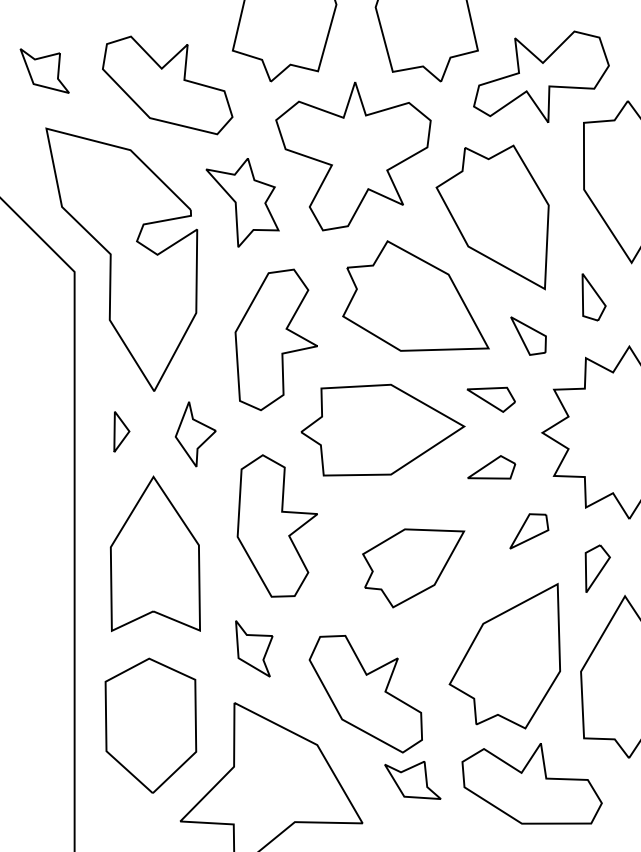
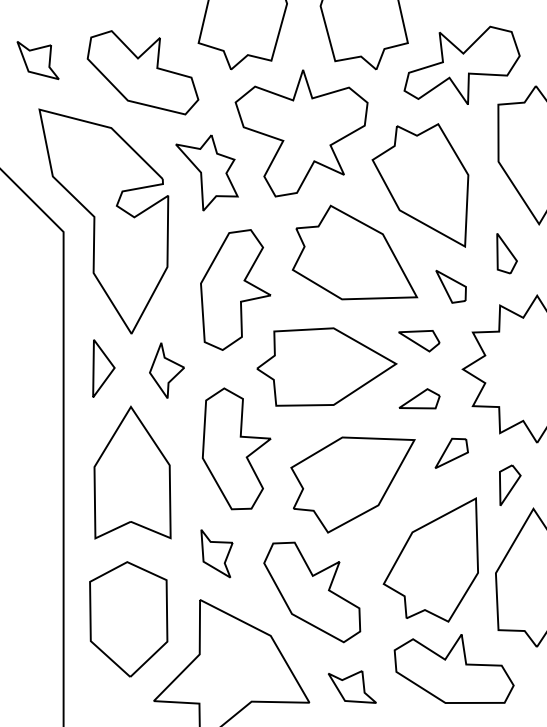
part: (121, 431) -> (103, 368), size x1.67
part: (413, 567) -> (352, 484), size x1.43
part: (411, 779) -> (351, 686), moved

